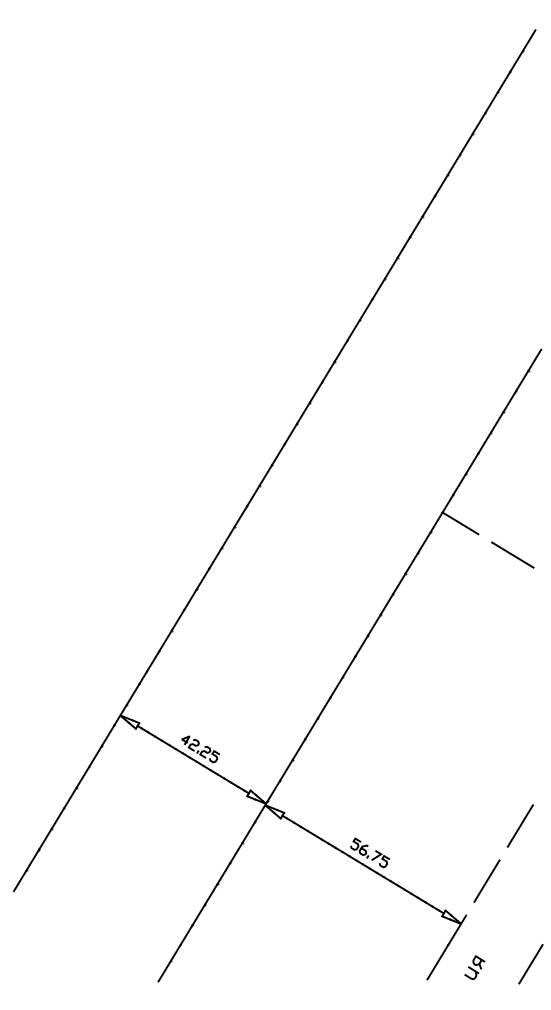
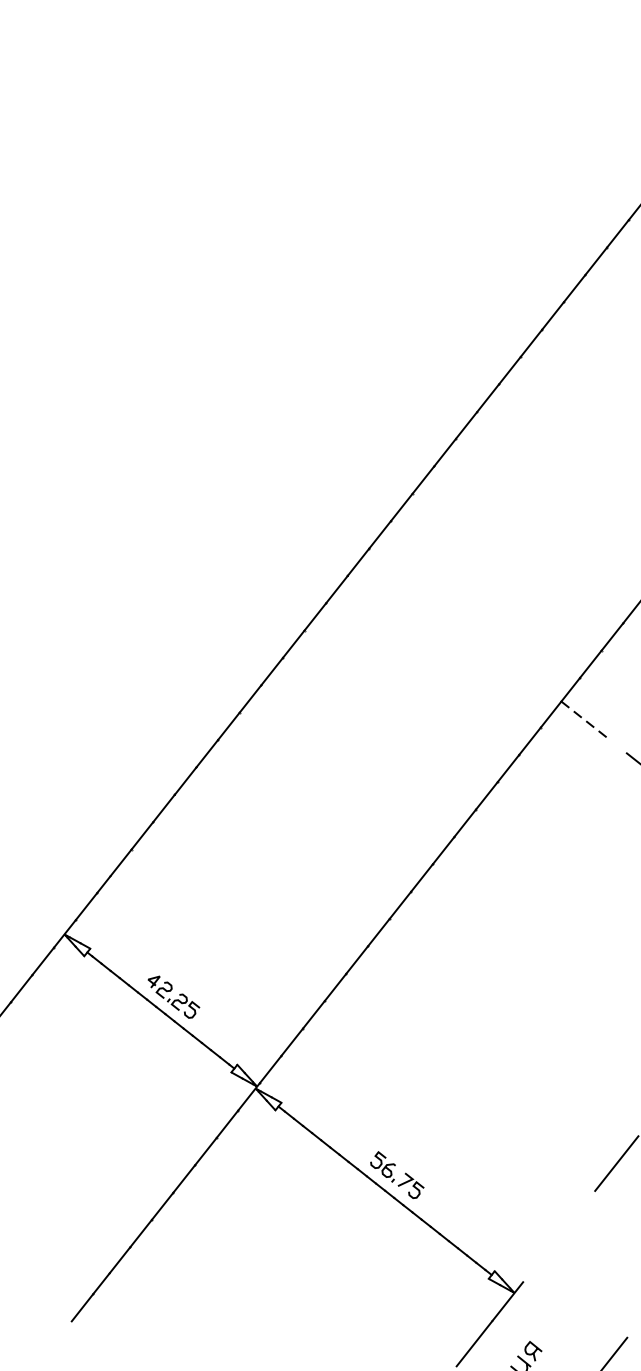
line: (460, 523) -> (585, 720), solid -> dashed
line: (486, 880) -> (558, 1235), removed

